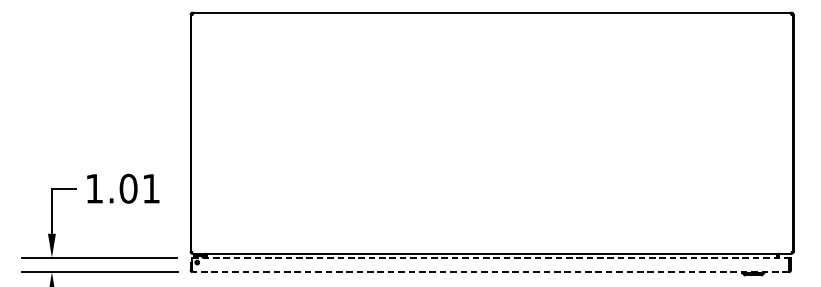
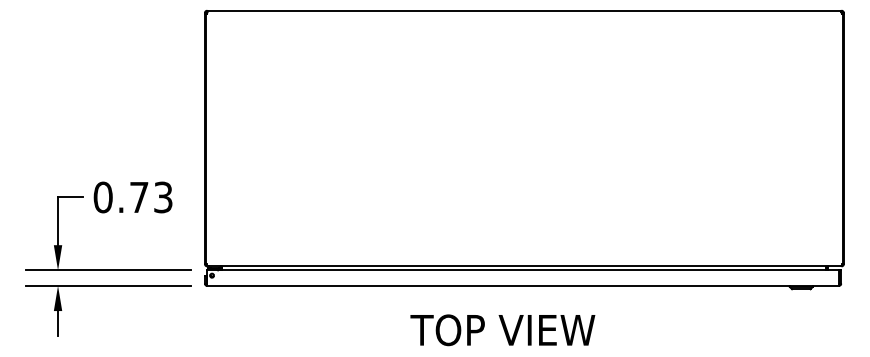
text: (122, 188) -> (132, 197), 1.01 -> 0.73
line: (491, 257) -> (523, 270), dashed -> solid
line: (491, 271) -> (523, 285), dashed -> solid

